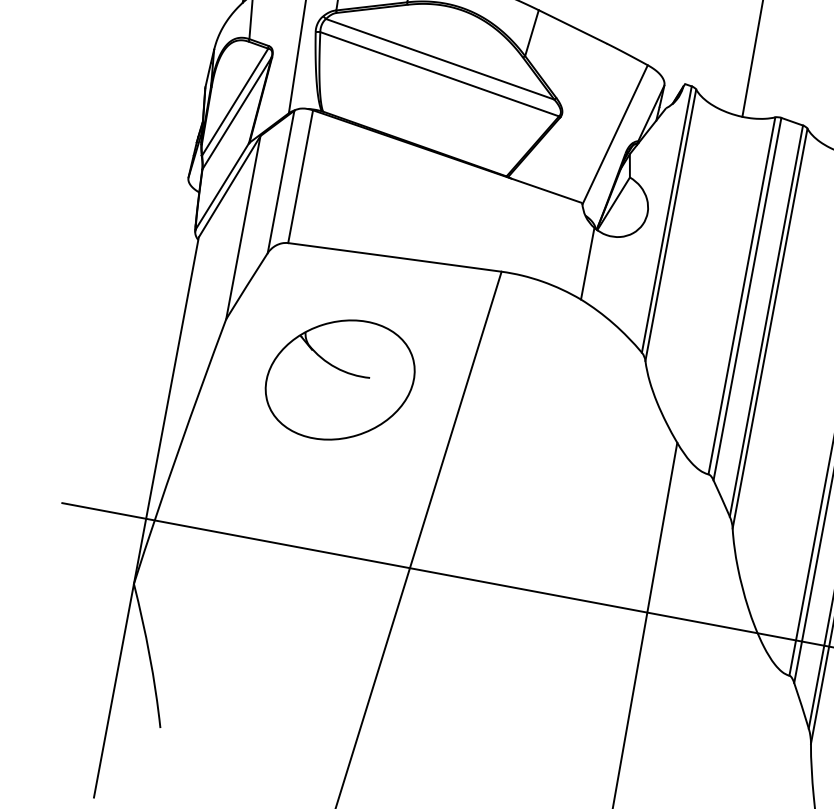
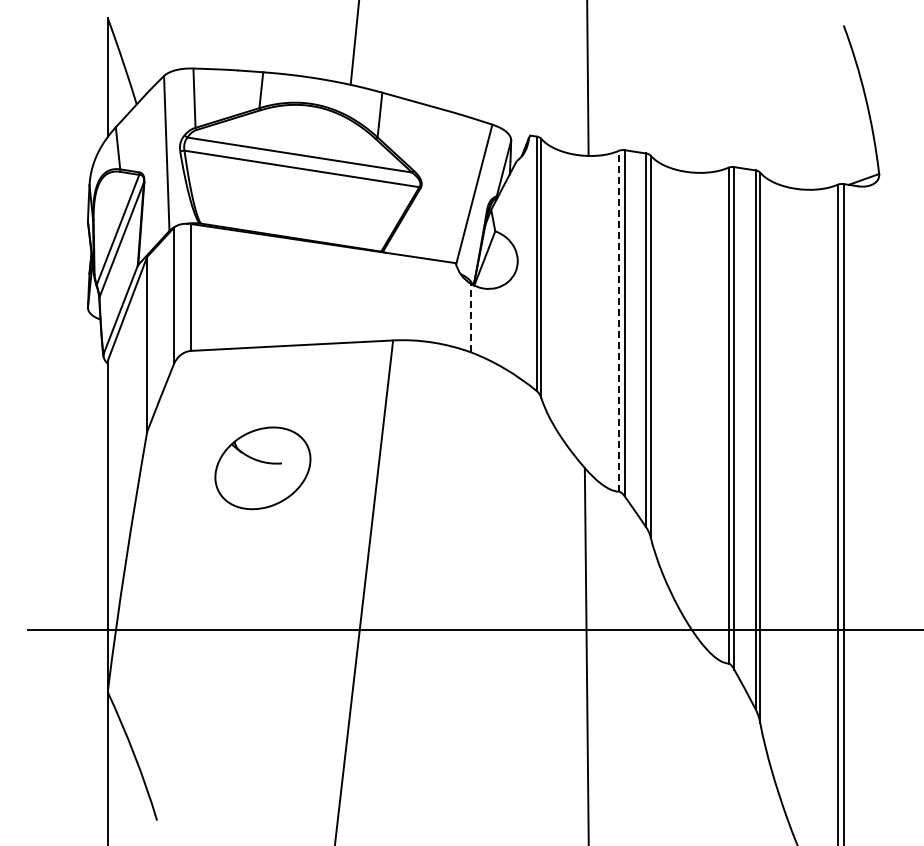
line: (588, 263) -> (471, 317), solid -> dashed
line: (742, 295) -> (619, 320), solid -> dashed
part: (339, 380) -> (262, 468), size x0.7

